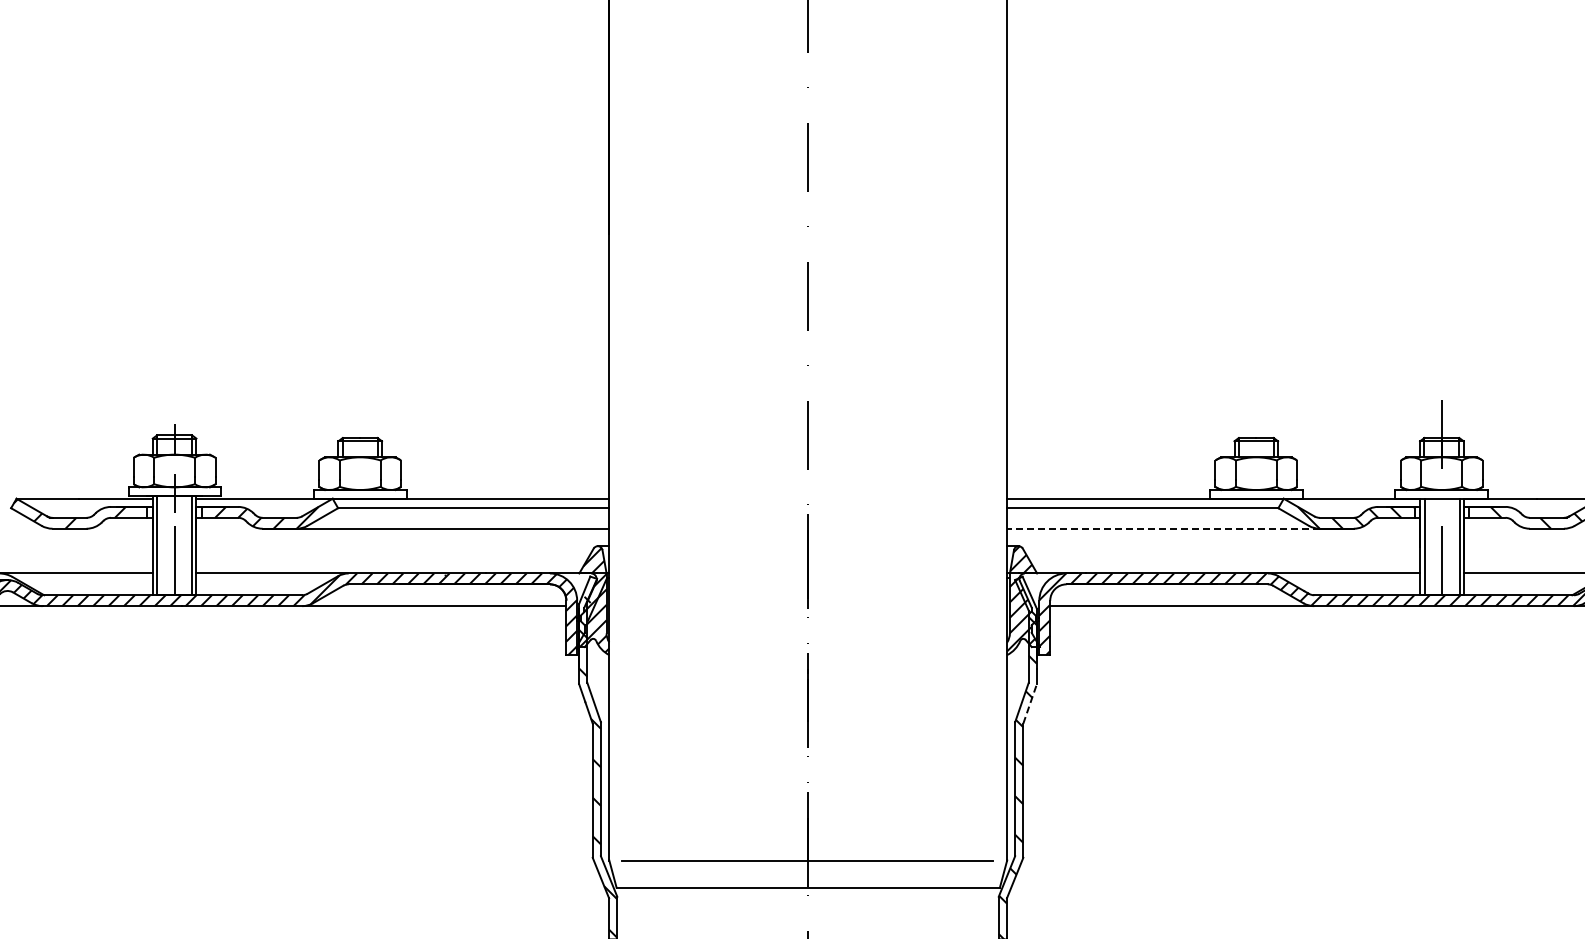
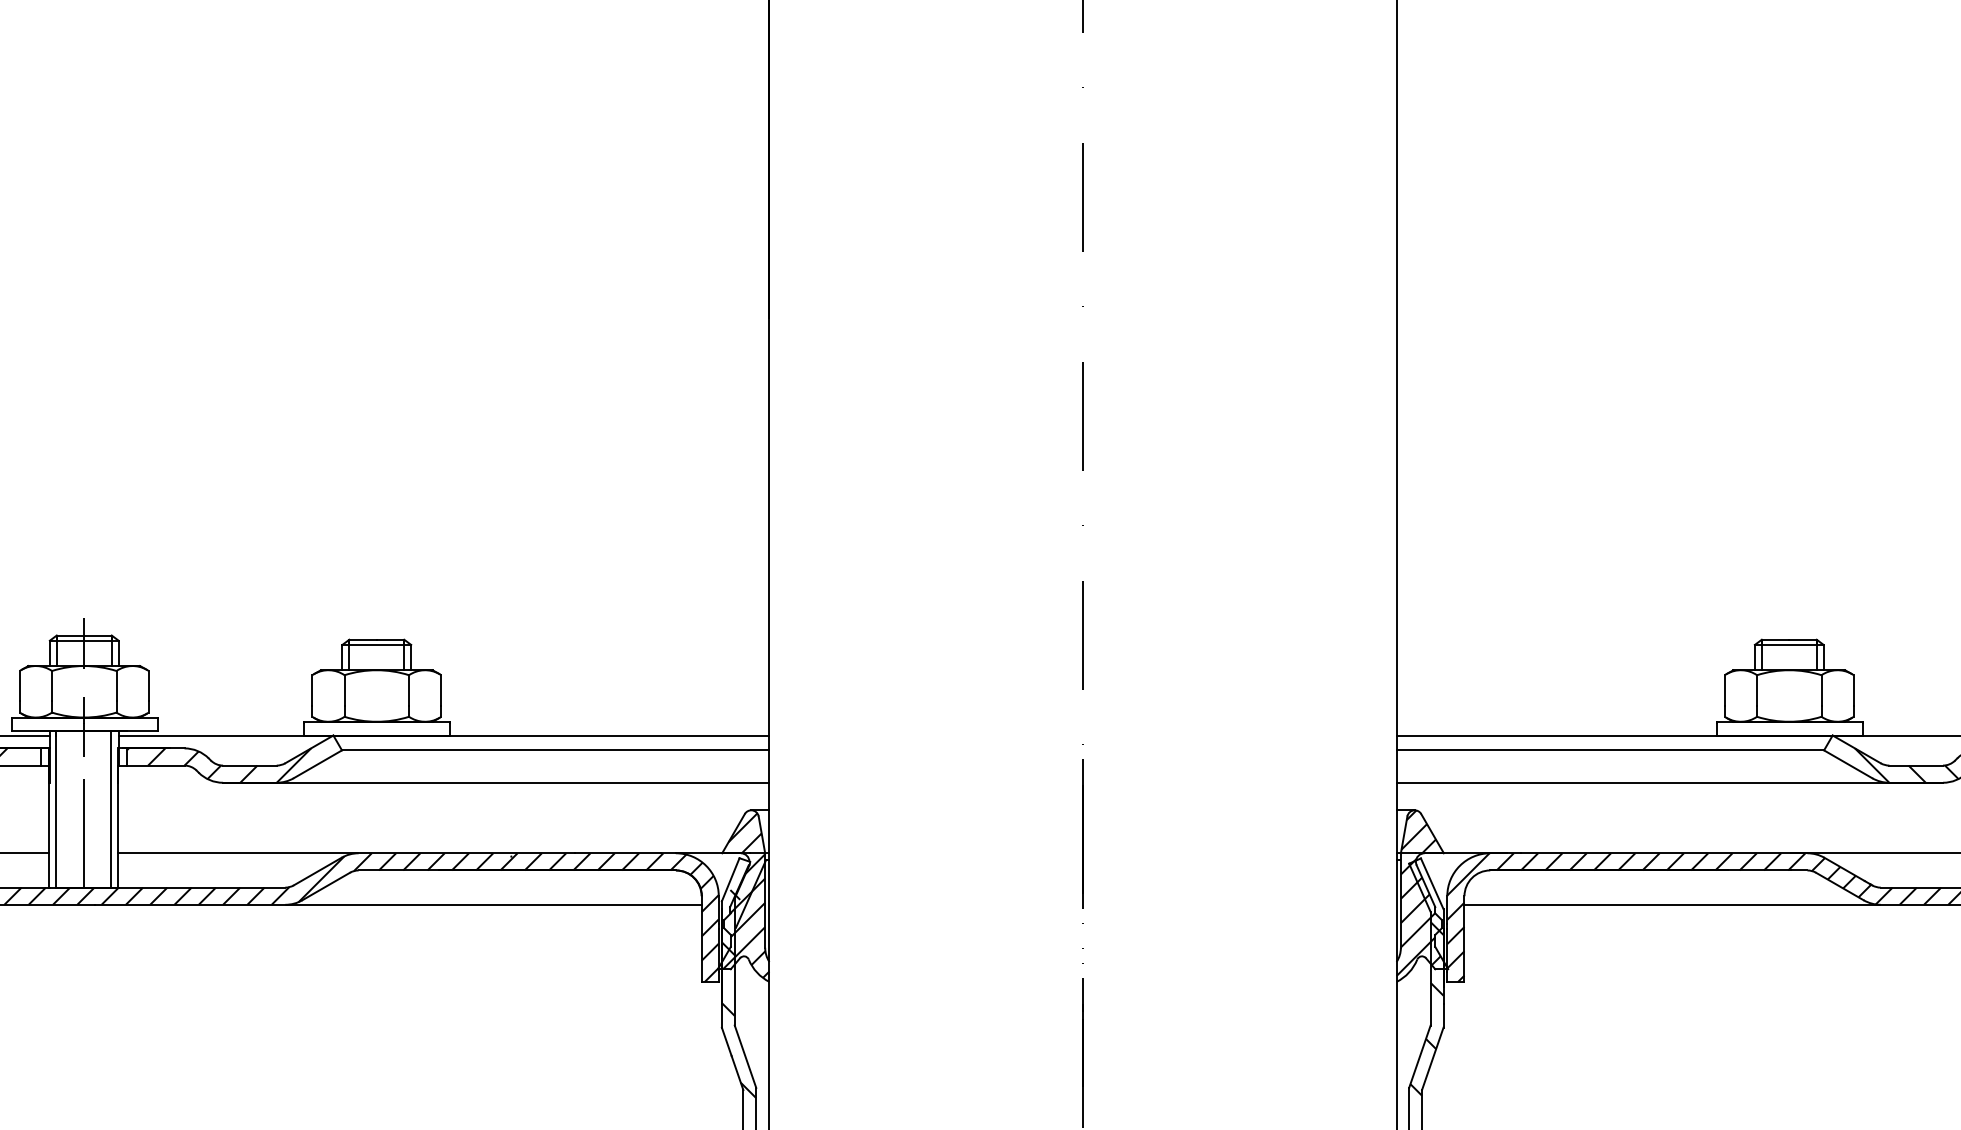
line: (1162, 528) -> (1641, 782), dashed -> solid
line: (1030, 703) -> (1433, 1058), dashed -> solid

